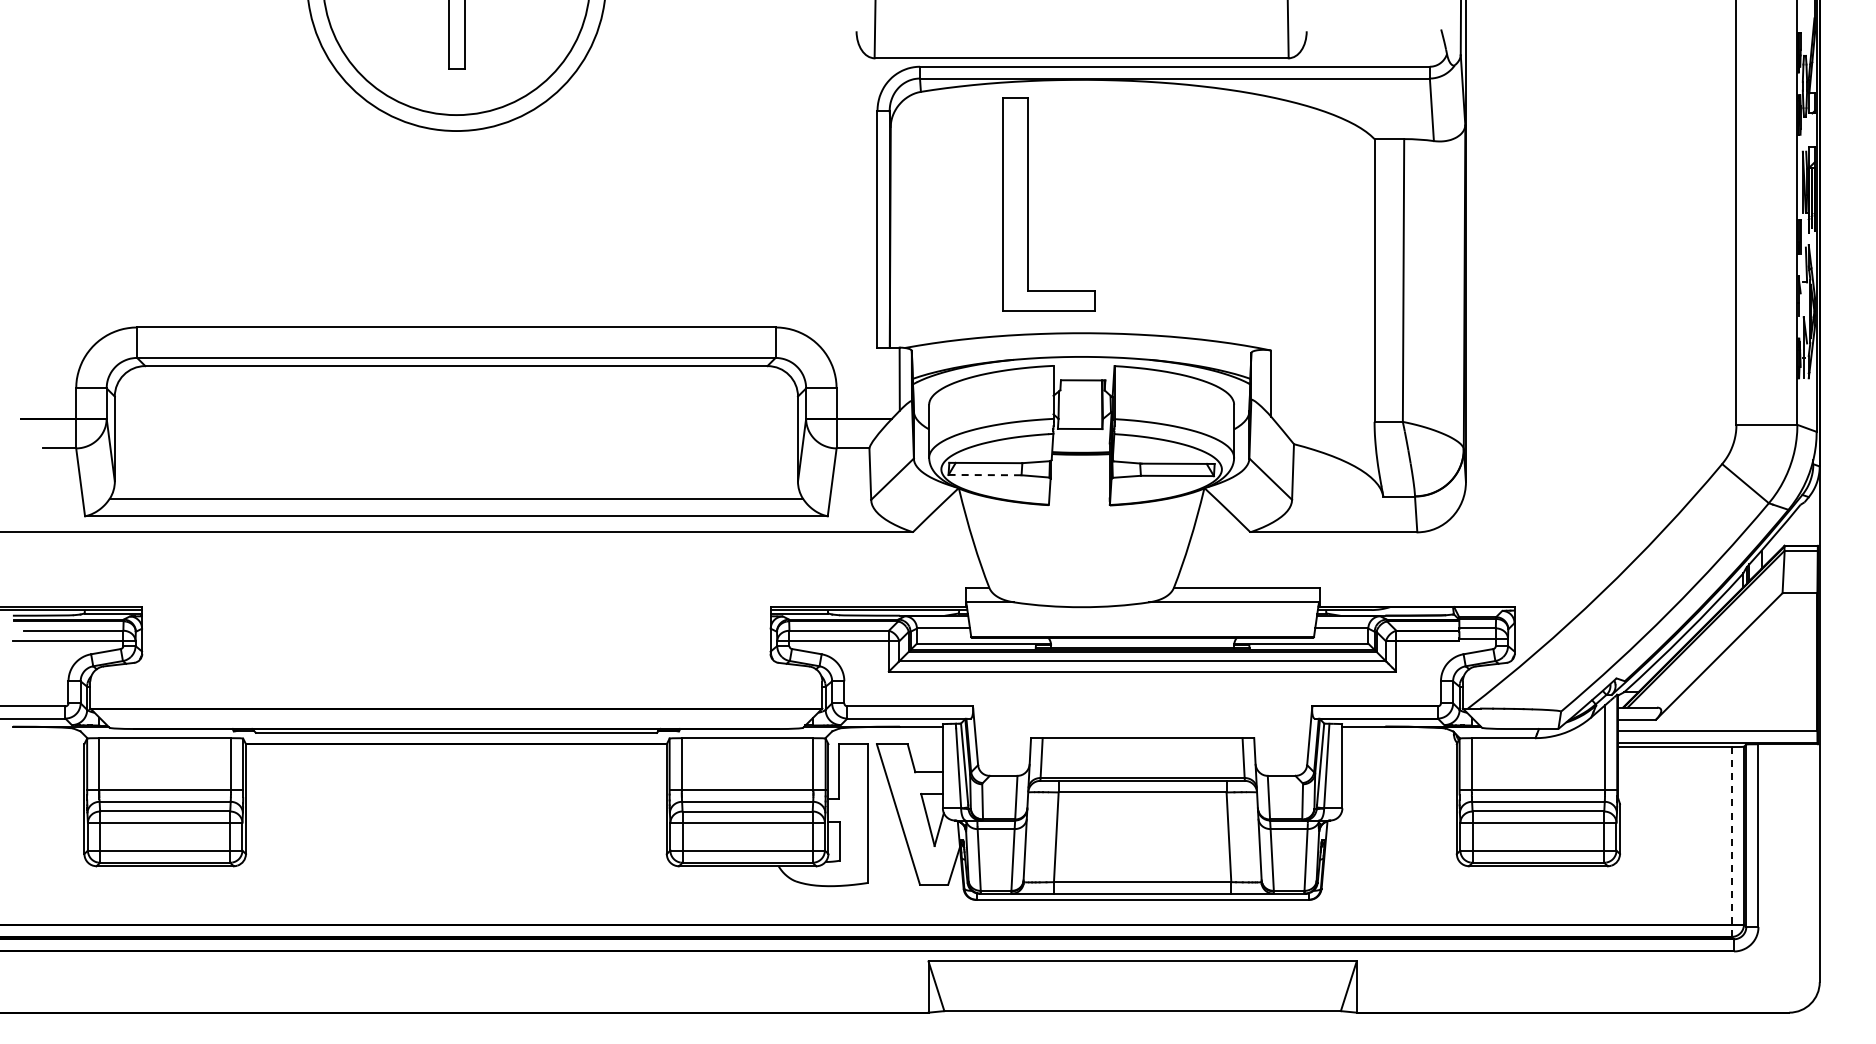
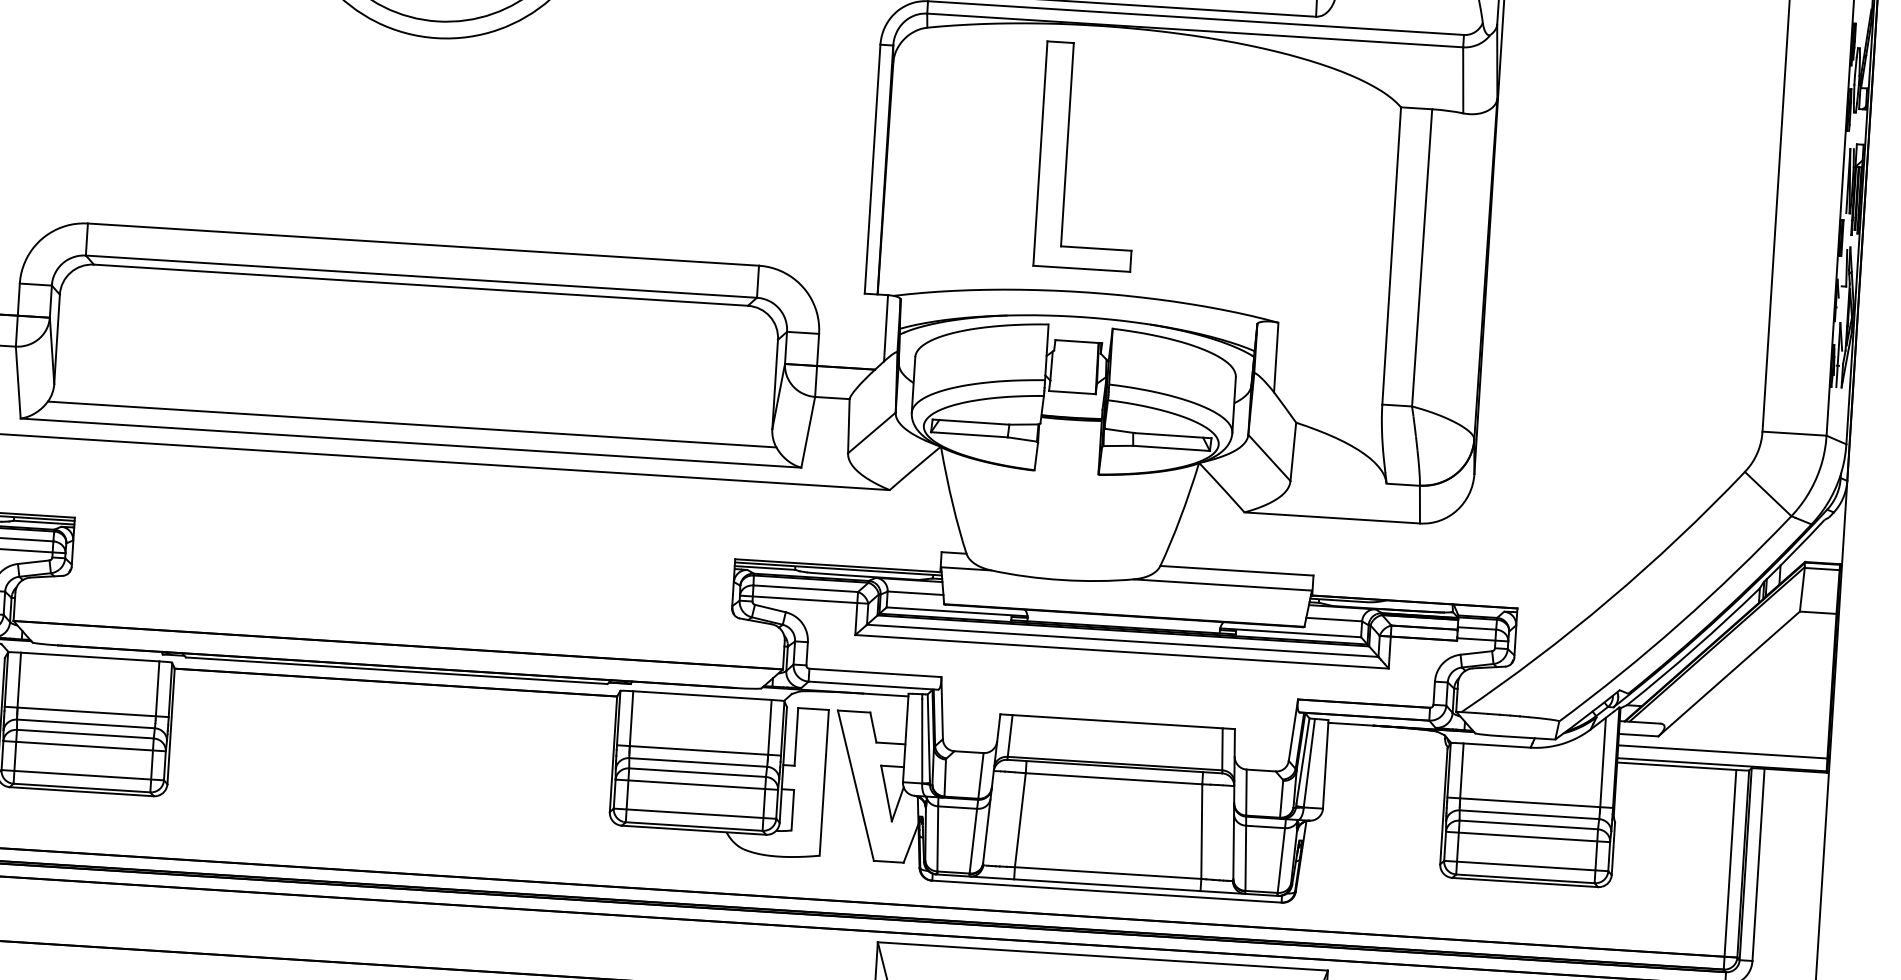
part: (1028, 204) -> (1067, 155), moved
line: (985, 475) -> (969, 435), dashed -> solid
line: (1731, 841) -> (1729, 869), dashed -> solid

